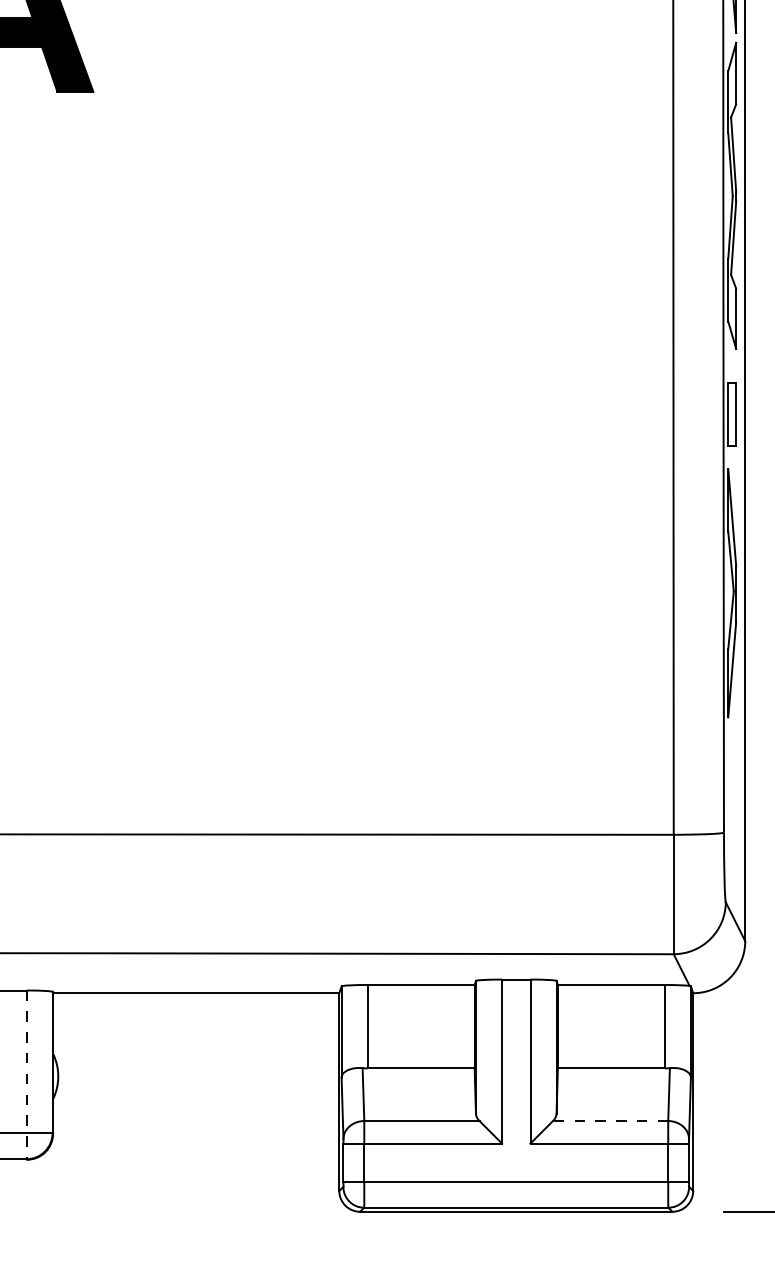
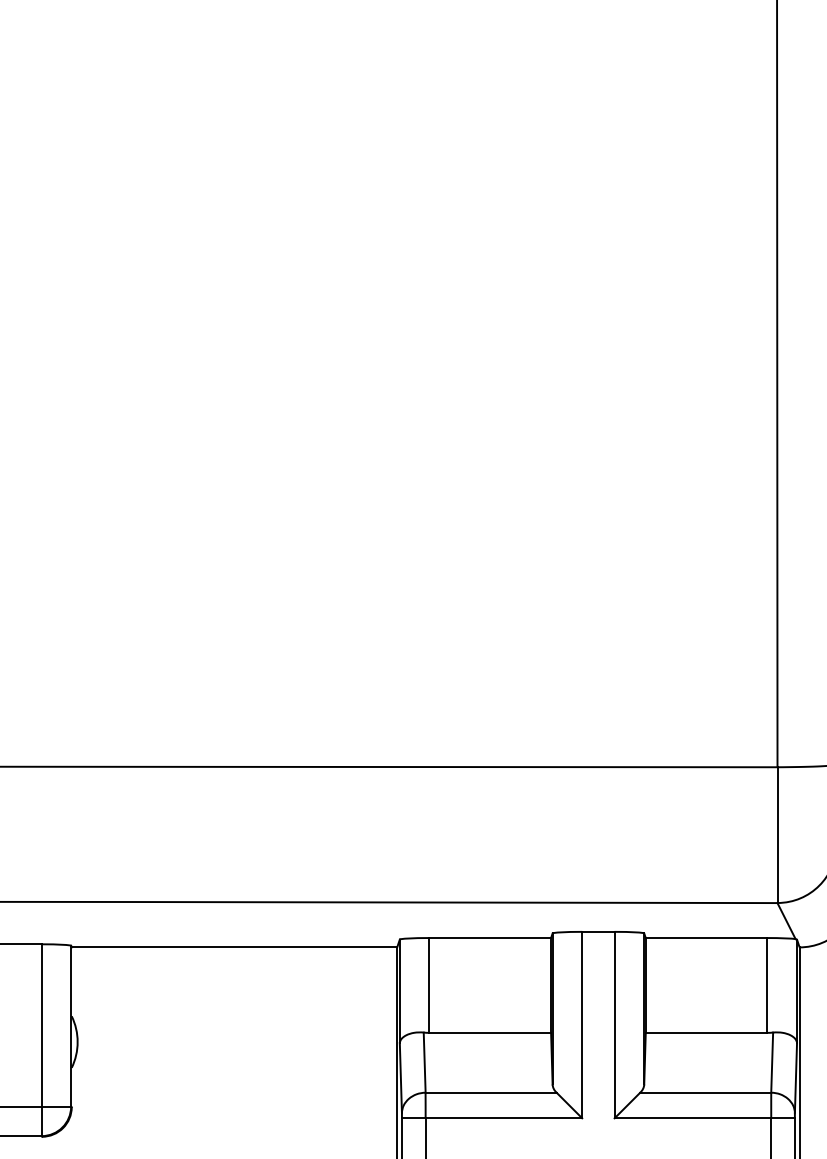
line: (26, 1075) -> (41, 1040), dashed -> solid
line: (610, 1121) -> (705, 1093), dashed -> solid

